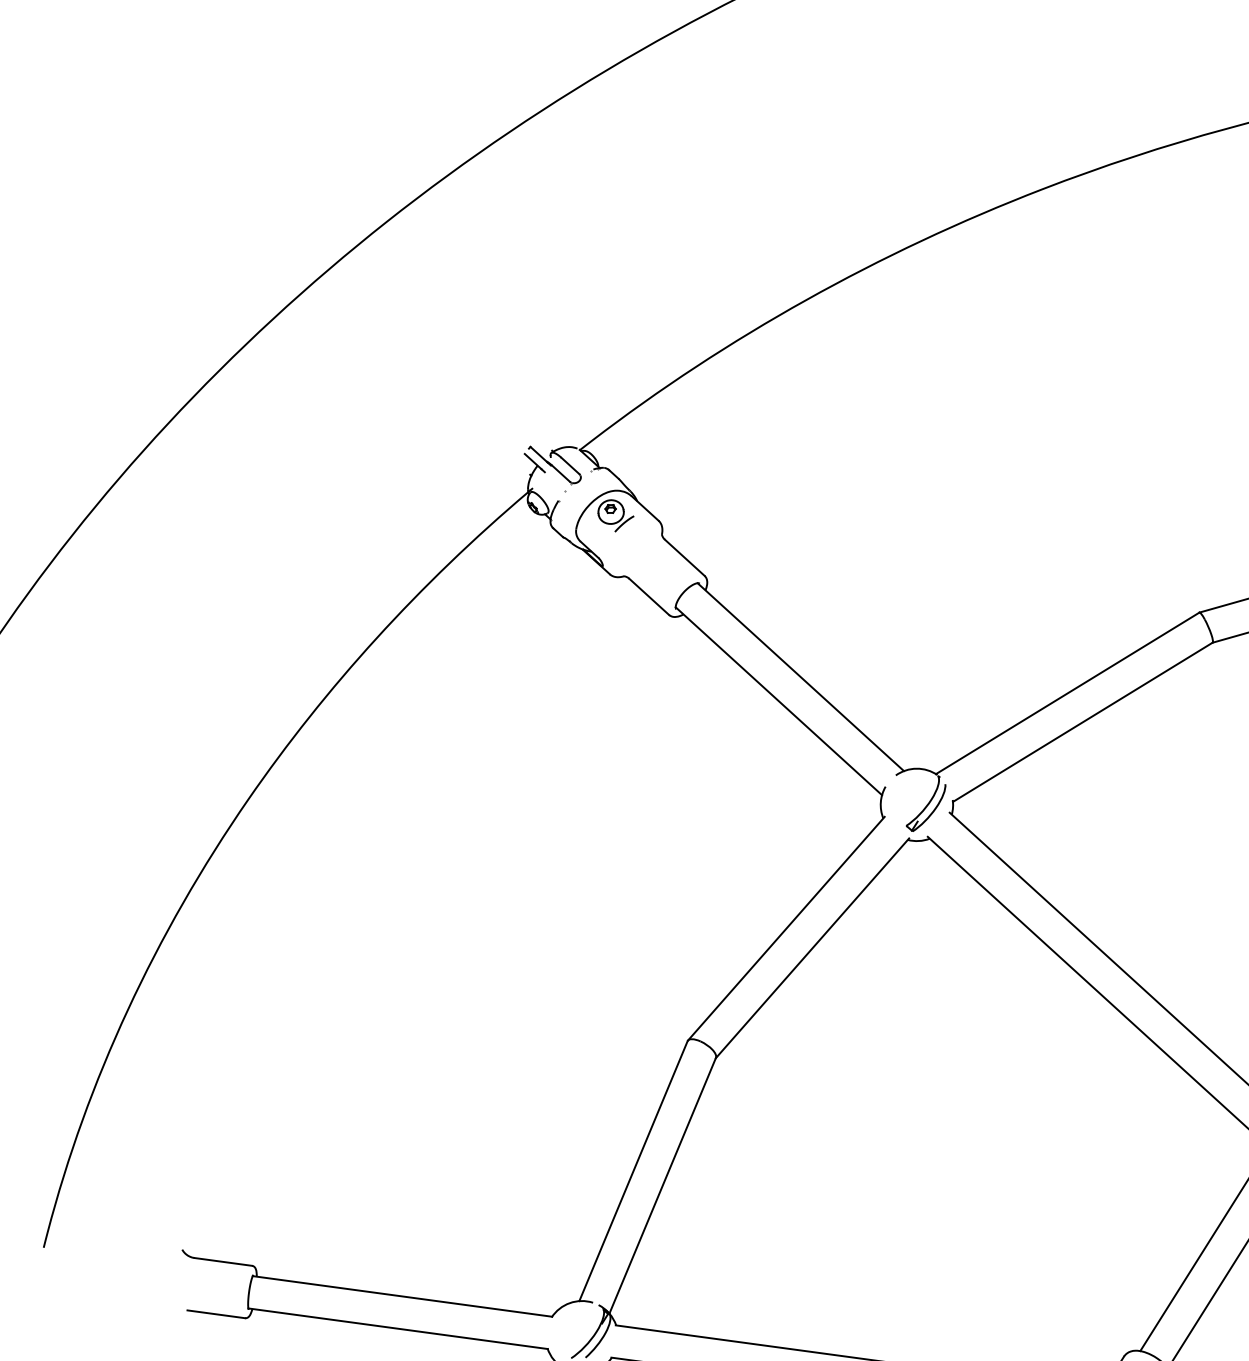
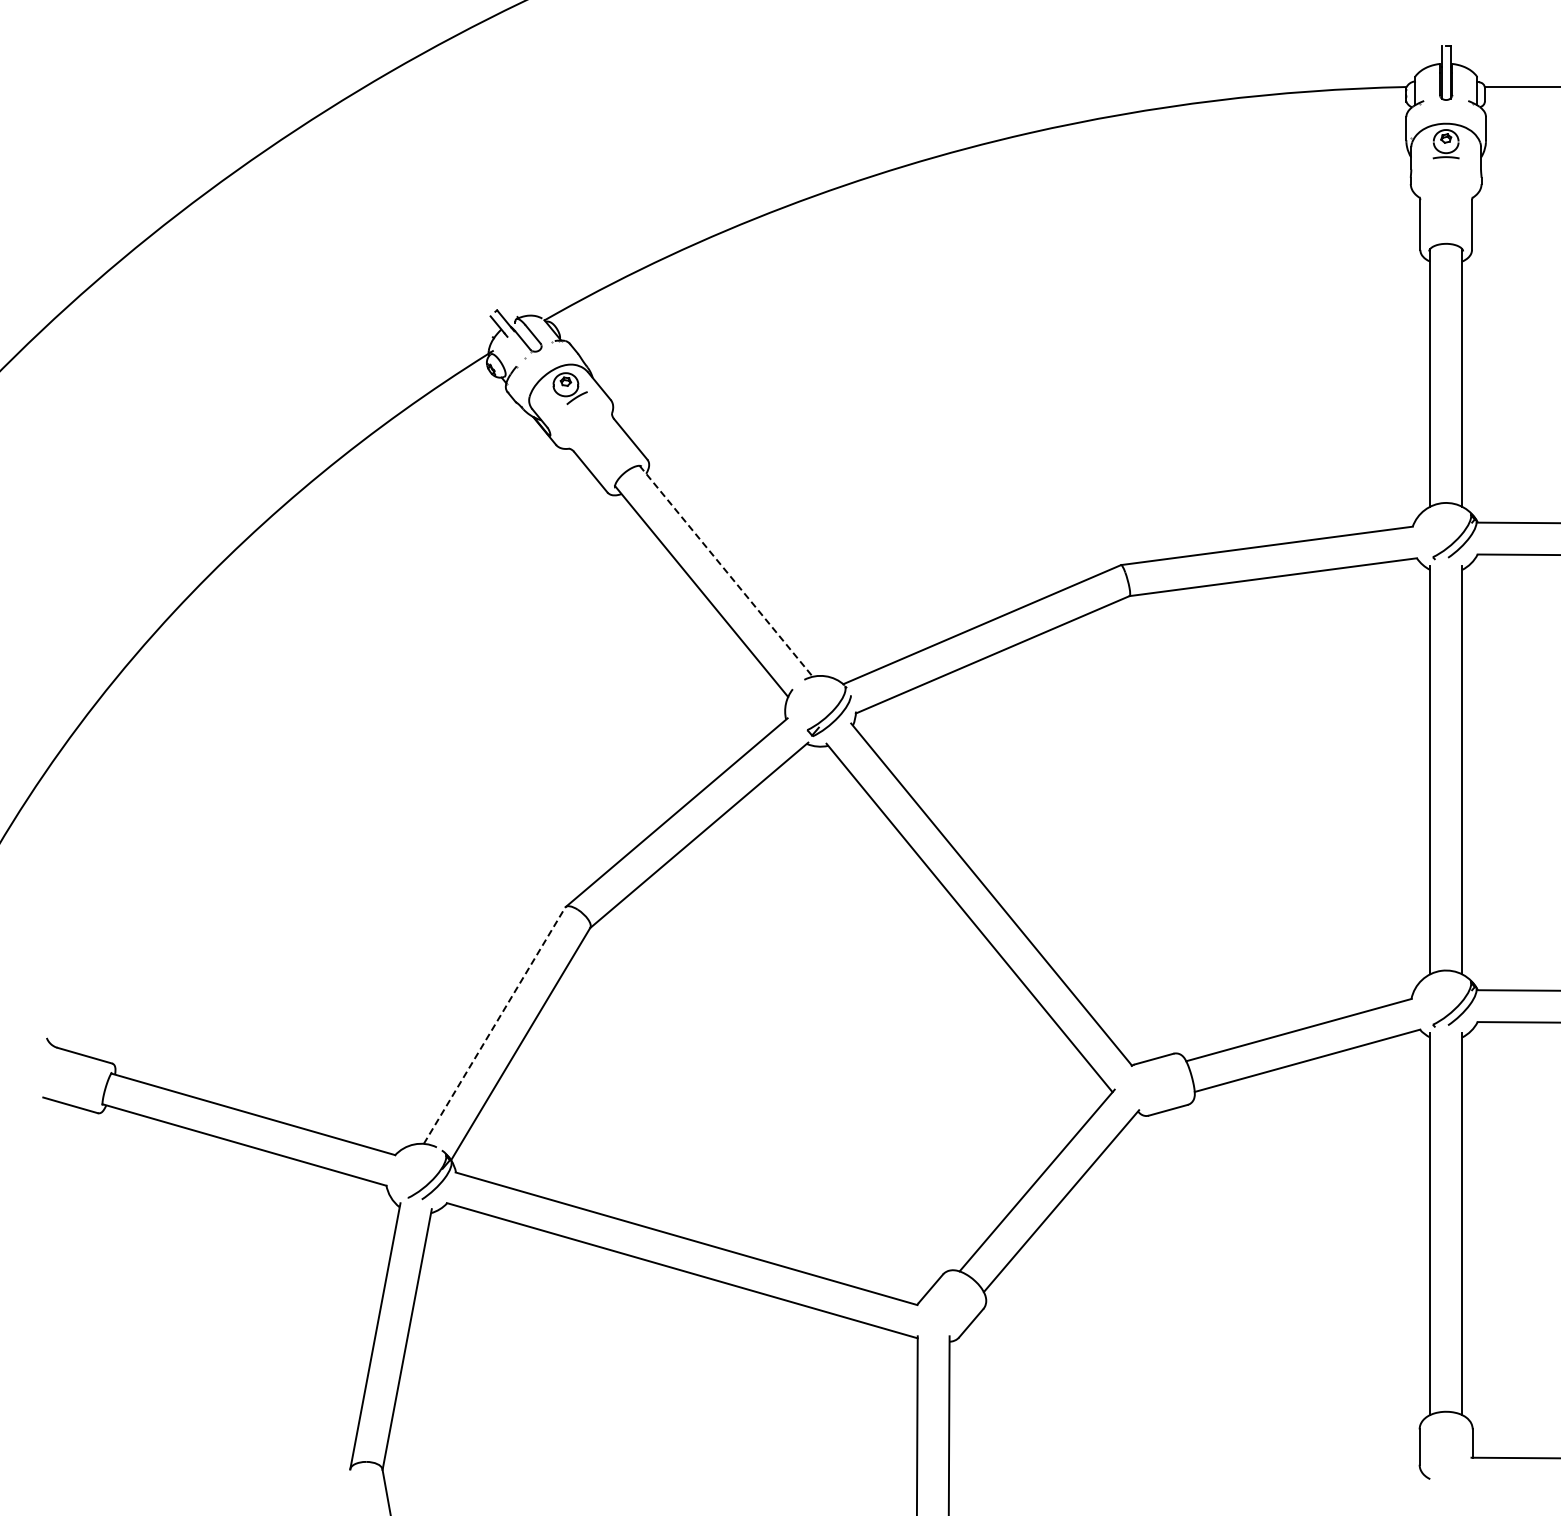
line: (801, 677) -> (726, 571), solid -> dashed
line: (633, 1170) -> (494, 1025), solid -> dashed

